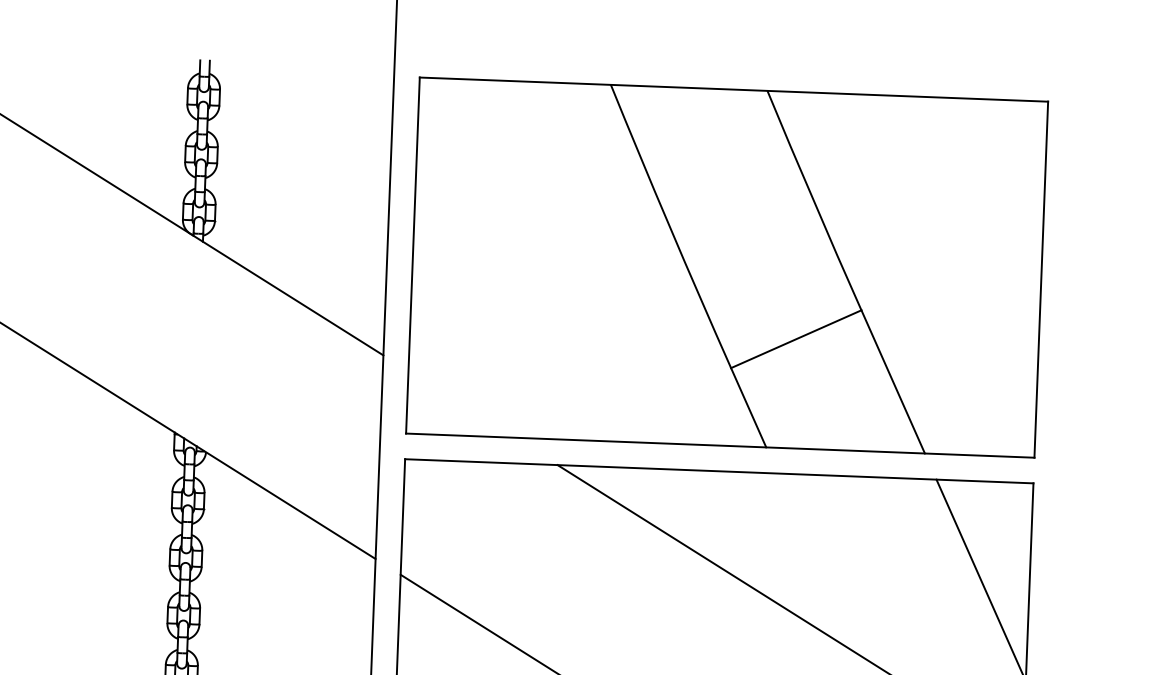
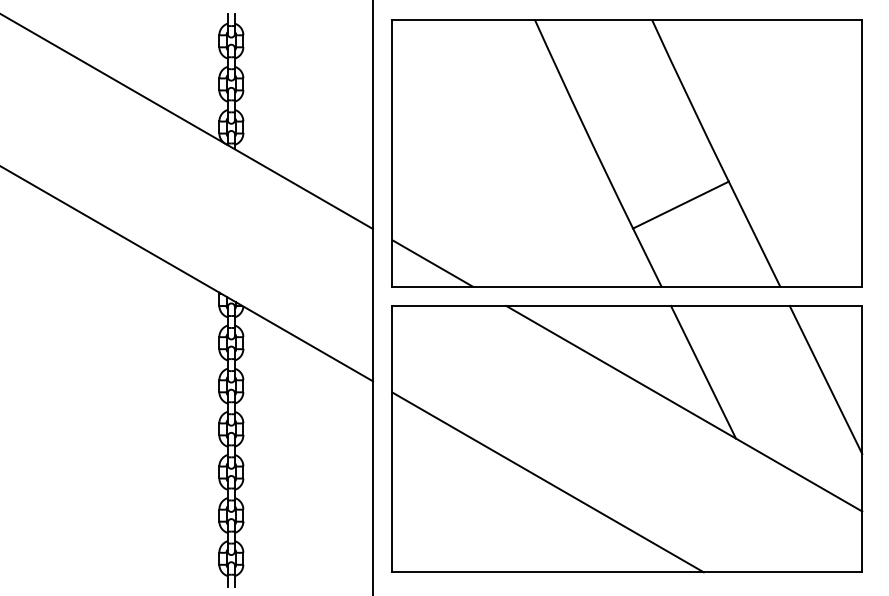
line: (461, 404) -> (432, 263), added
line: (817, 562) -> (703, 371), added

